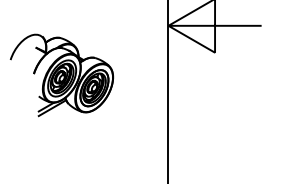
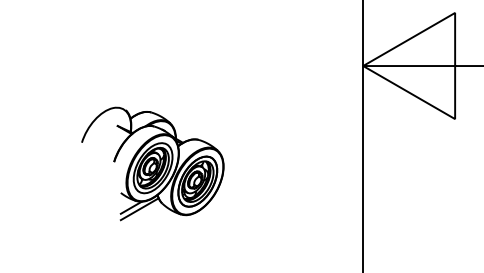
part: (61, 75) -> (151, 164), size x0.7

